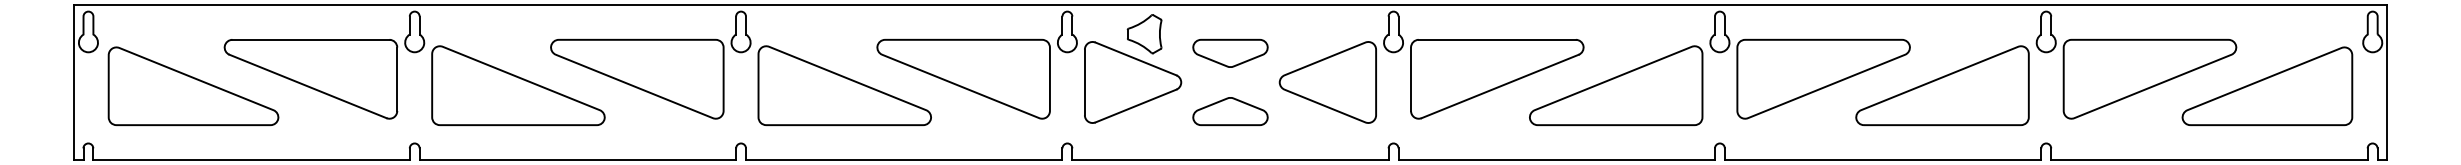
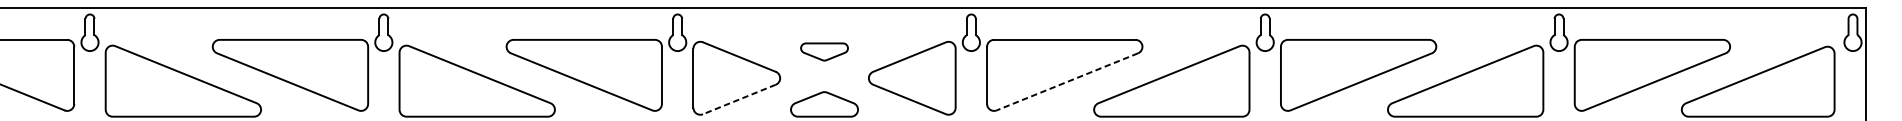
part: (1144, 34) -> (747, 35), removed
part: (1230, 52) -> (824, 51), size x0.7
line: (1500, 86) -> (1067, 81), solid -> dashed
line: (1135, 106) -> (739, 99), solid -> dashed

